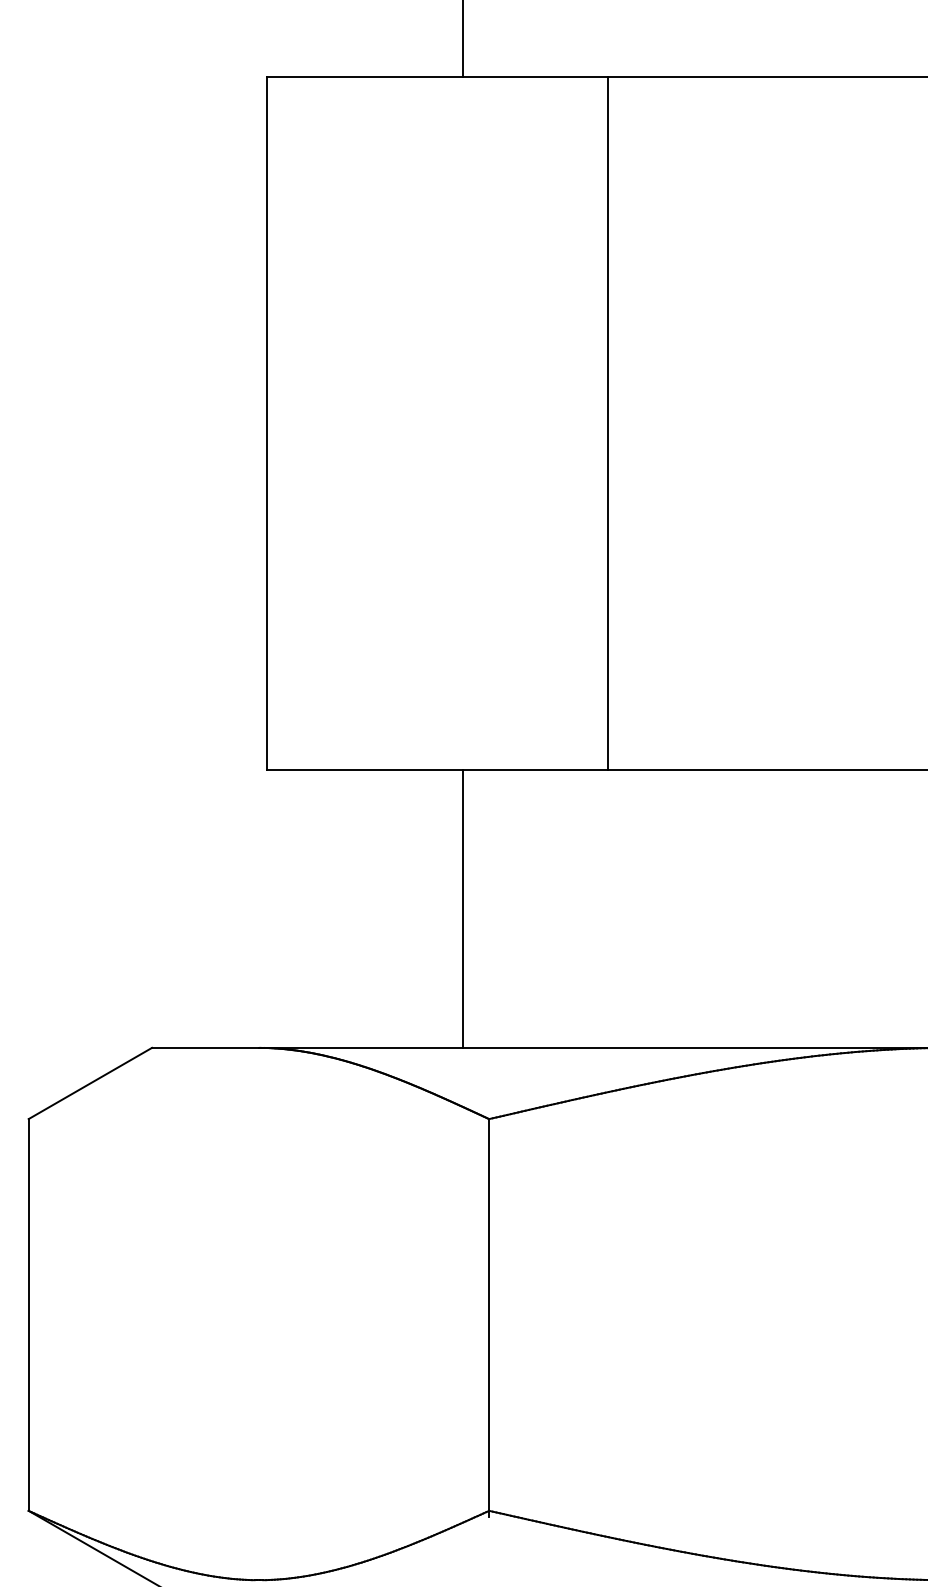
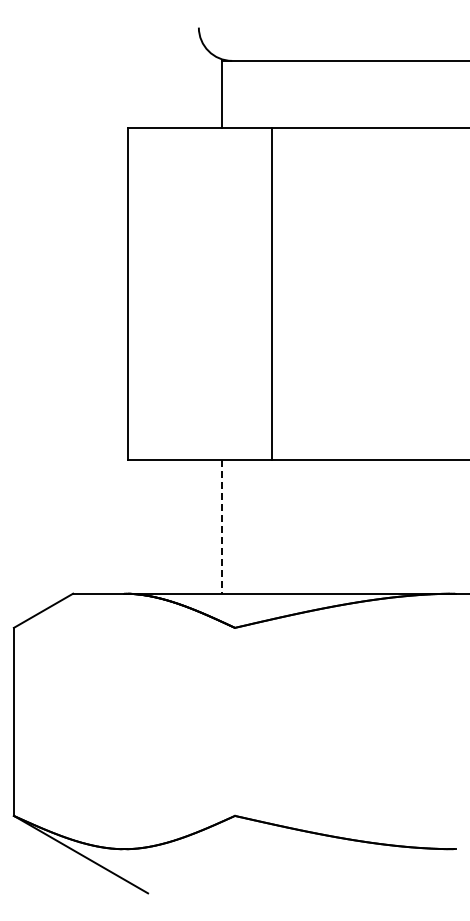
line: (606, 422) -> (271, 293), moved
line: (463, 909) -> (222, 527), solid -> dashed
line: (488, 1316) -> (234, 722), removed

